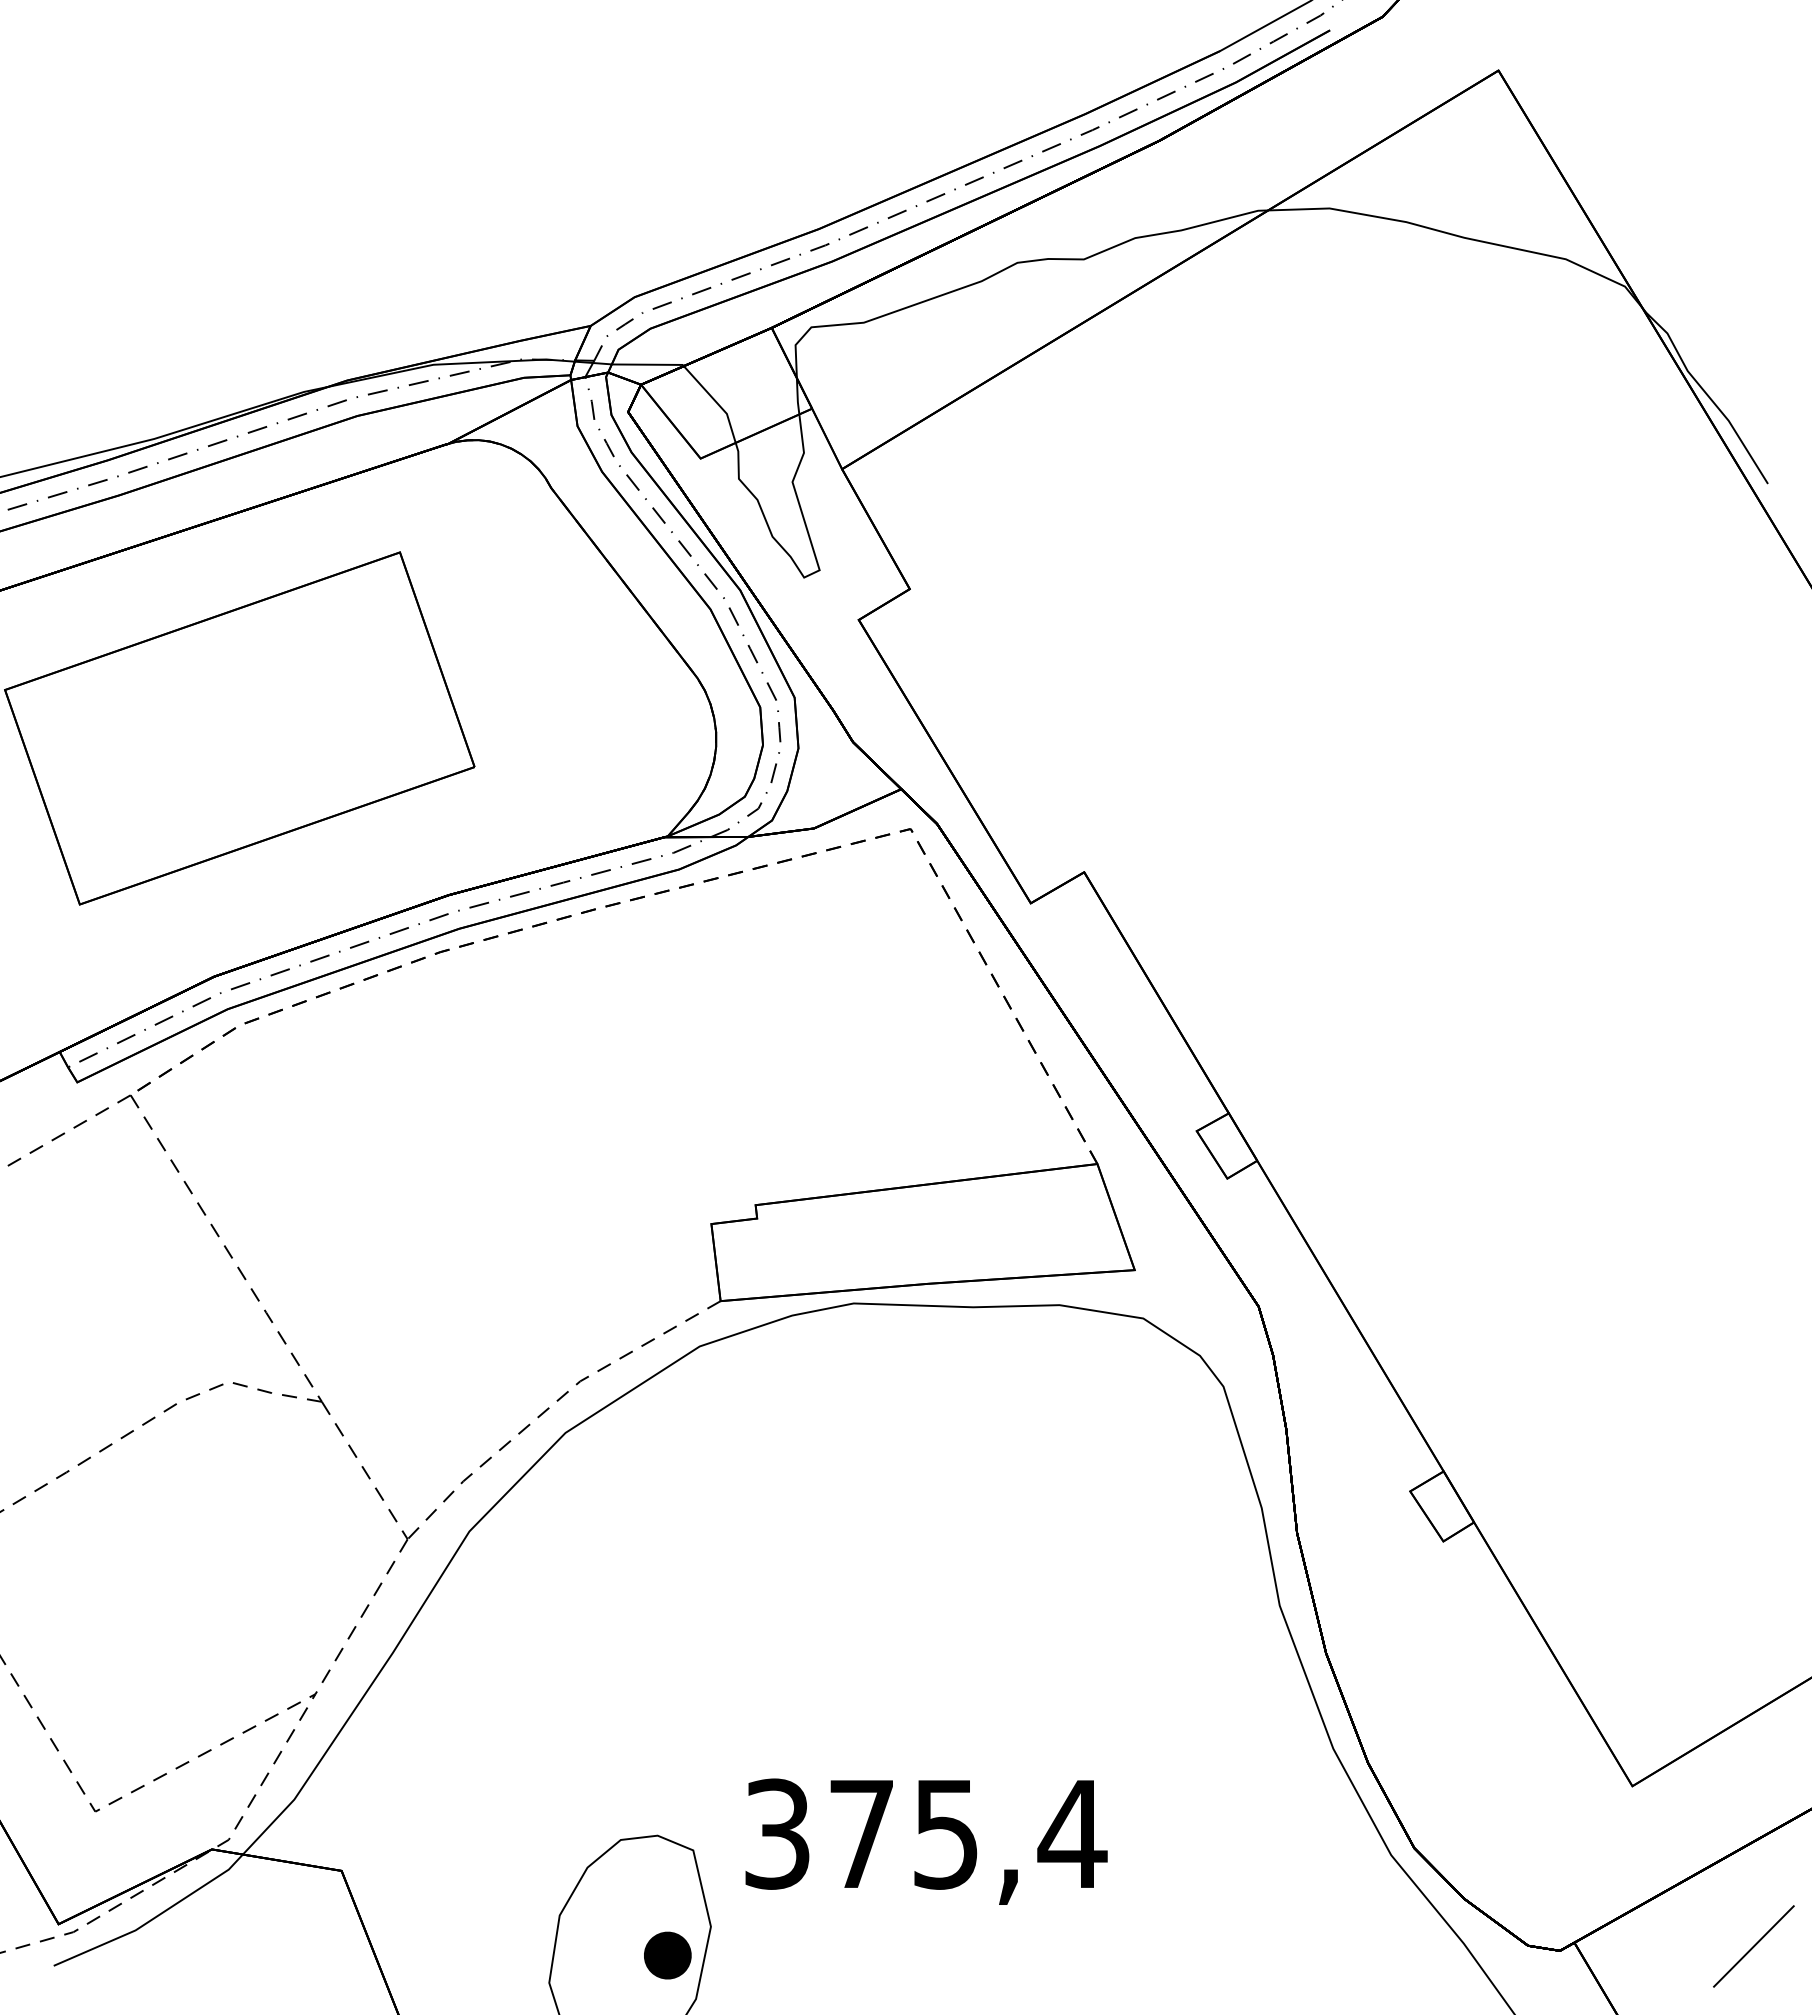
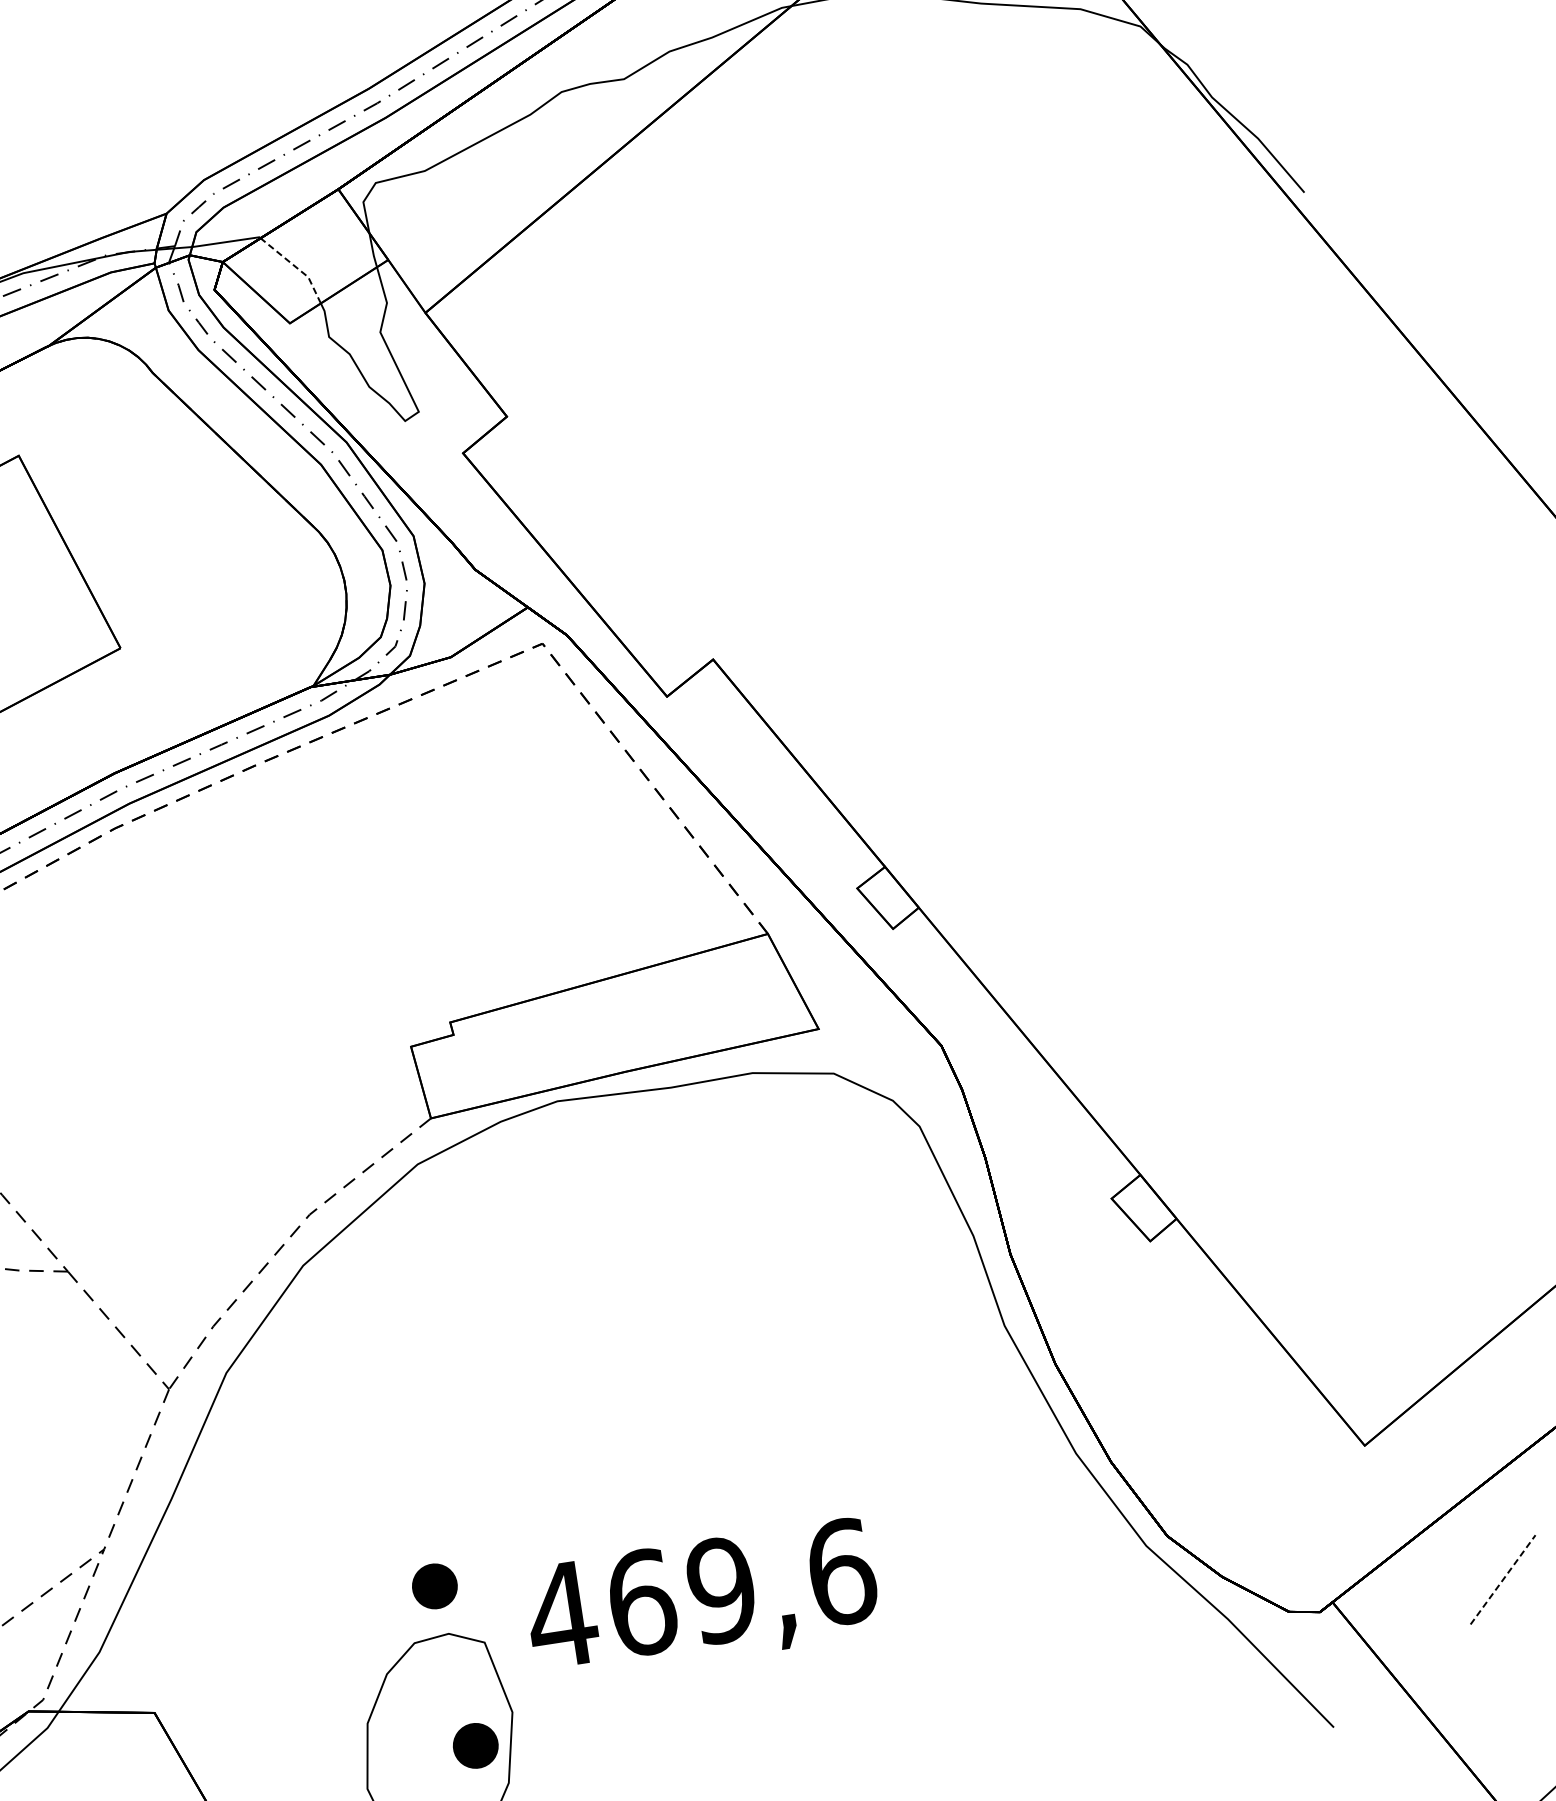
line: (715, 401) -> (295, 267), solid -> dashed
part: (650, 1784) -> (434, 1586), added
text: (924, 1833) -> (701, 1593), 375,4 -> 469,6
line: (1753, 1946) -> (1502, 1579), solid -> dashed

